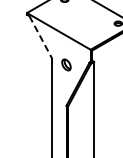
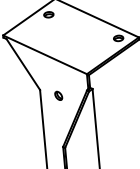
line: (41, 37) -> (24, 64), dashed -> solid
part: (66, 64) -> (58, 95), size x0.62

